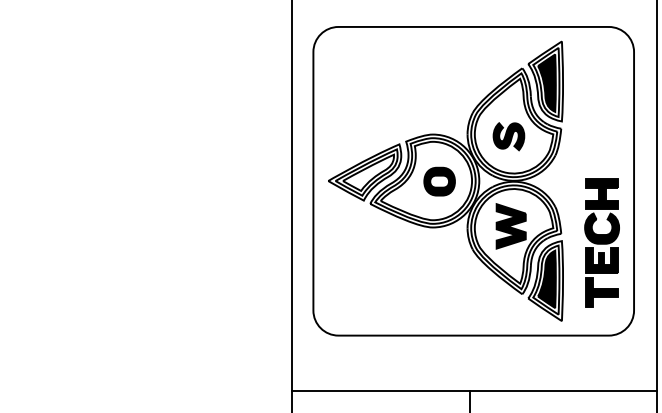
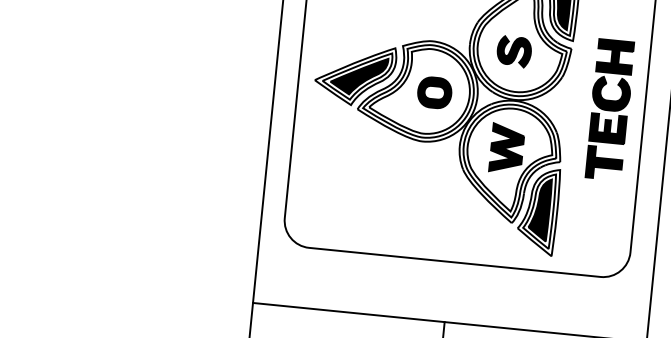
fill: (368, 172) -> (359, 75), added
part: (601, 242) -> (609, 108), moved

